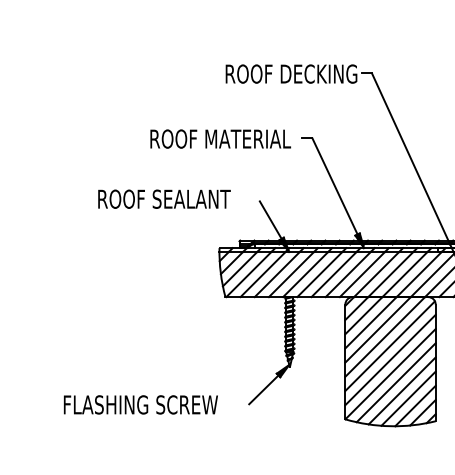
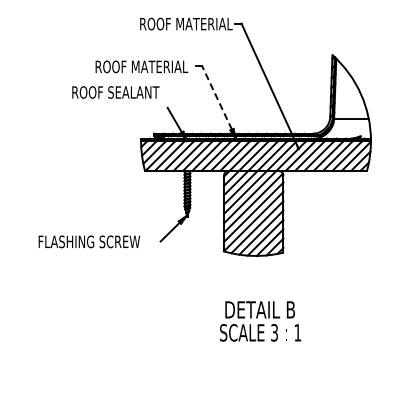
text: (288, 73) -> (186, 23), ROOF DECKING -> ROOF MATERIAL
line: (335, 187) -> (217, 98), solid -> dashed
part: (163, 199) -> (115, 92), moved

